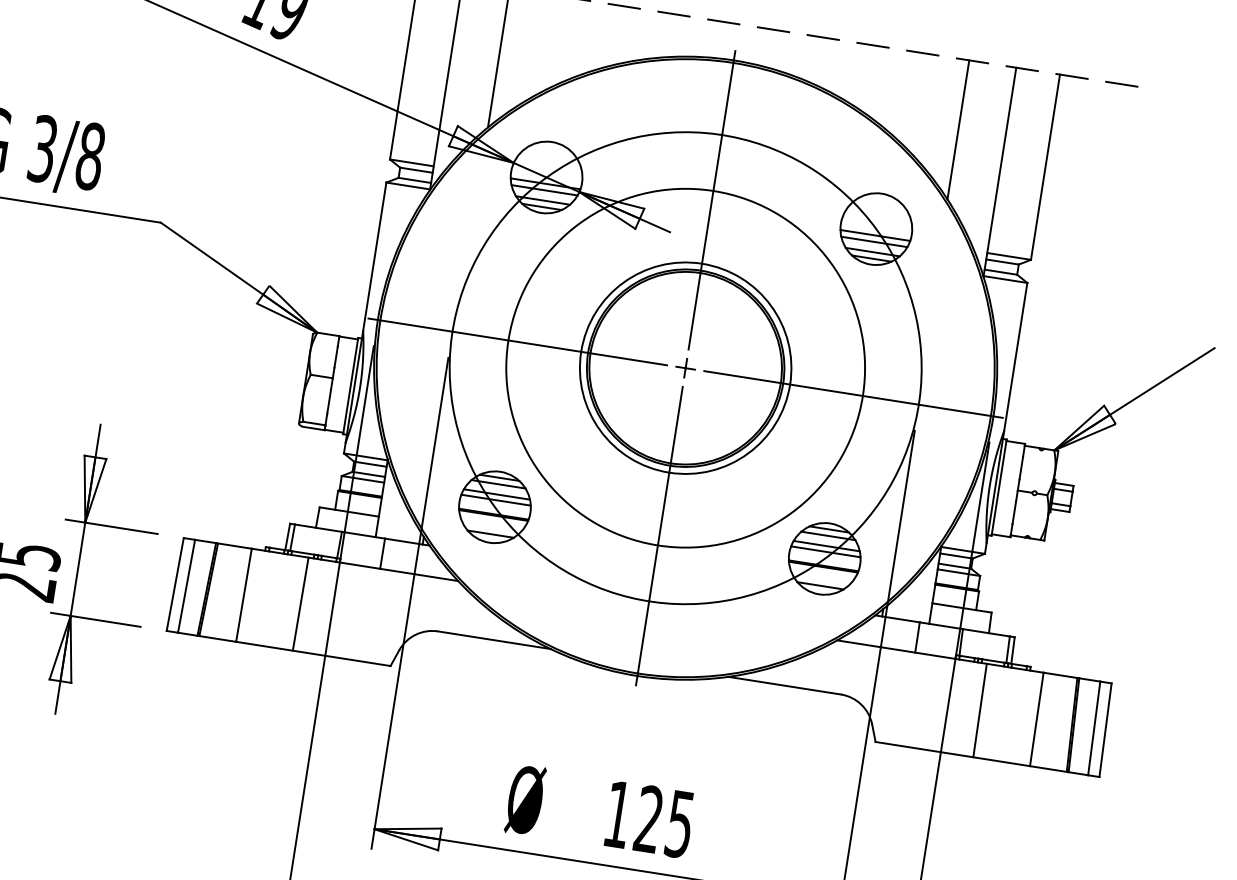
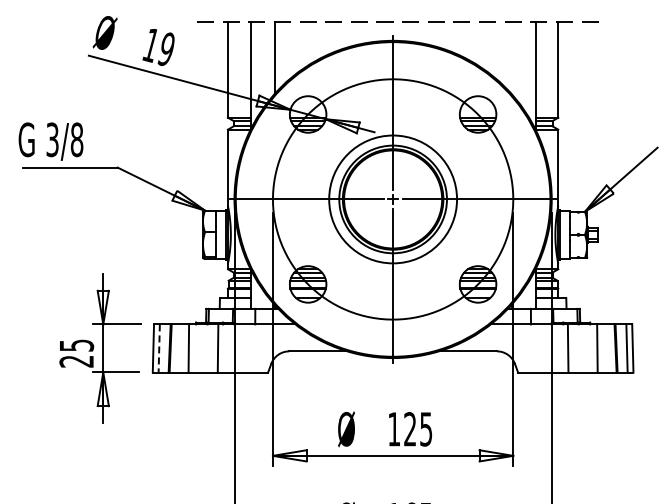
line: (958, 128) -> (511, 57), removed
circle: (684, 368) -> (392, 199), size x0.7
line: (187, 586) -> (159, 348), solid -> dashed

